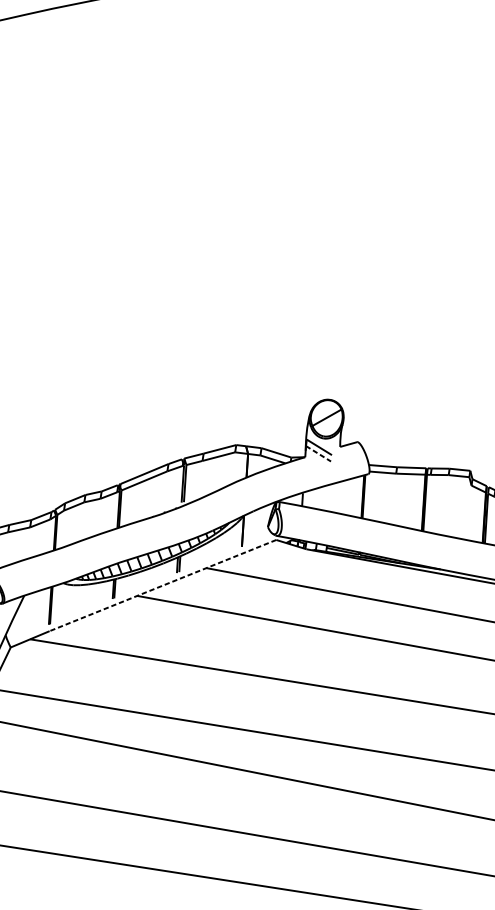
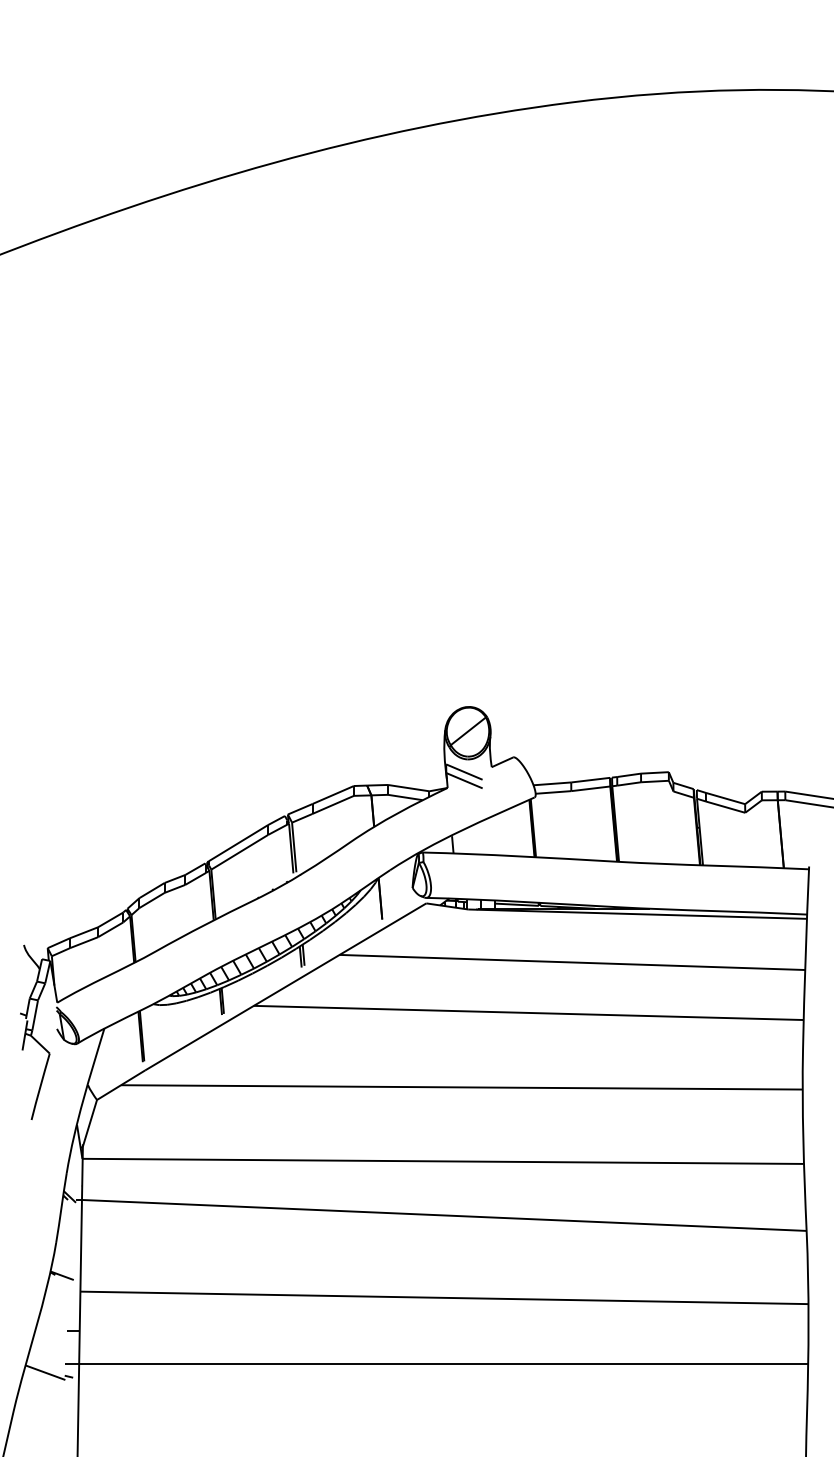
line: (318, 453) -> (464, 780), dashed -> solid
line: (162, 585) -> (285, 986), dashed -> solid

